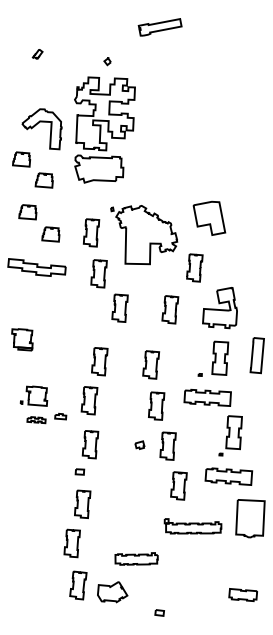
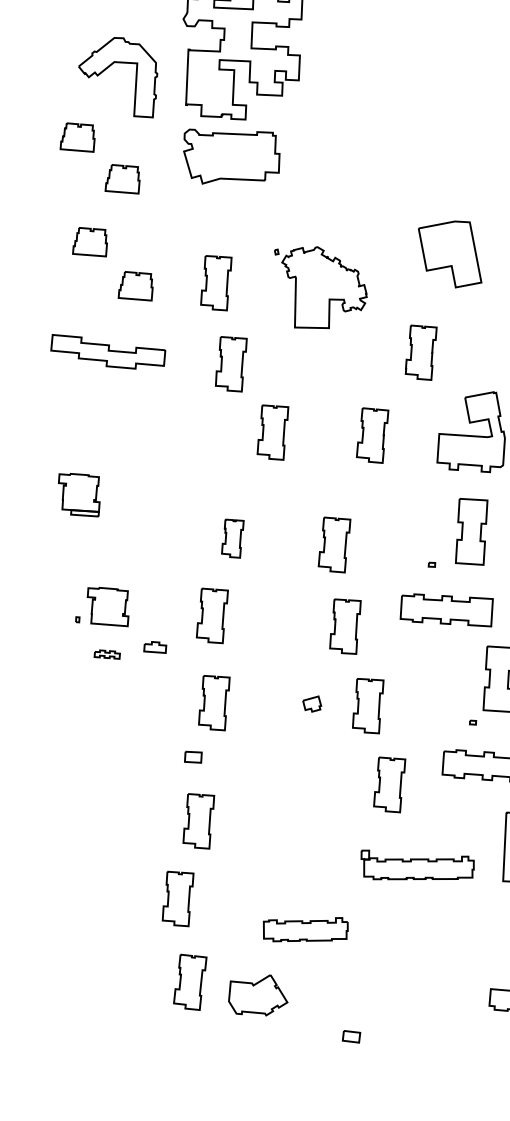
part: (144, 235) -> (321, 288), size x0.7
part: (99, 361) -> (232, 538), size x0.7
part: (36, 420) -> (107, 655), size x0.7

